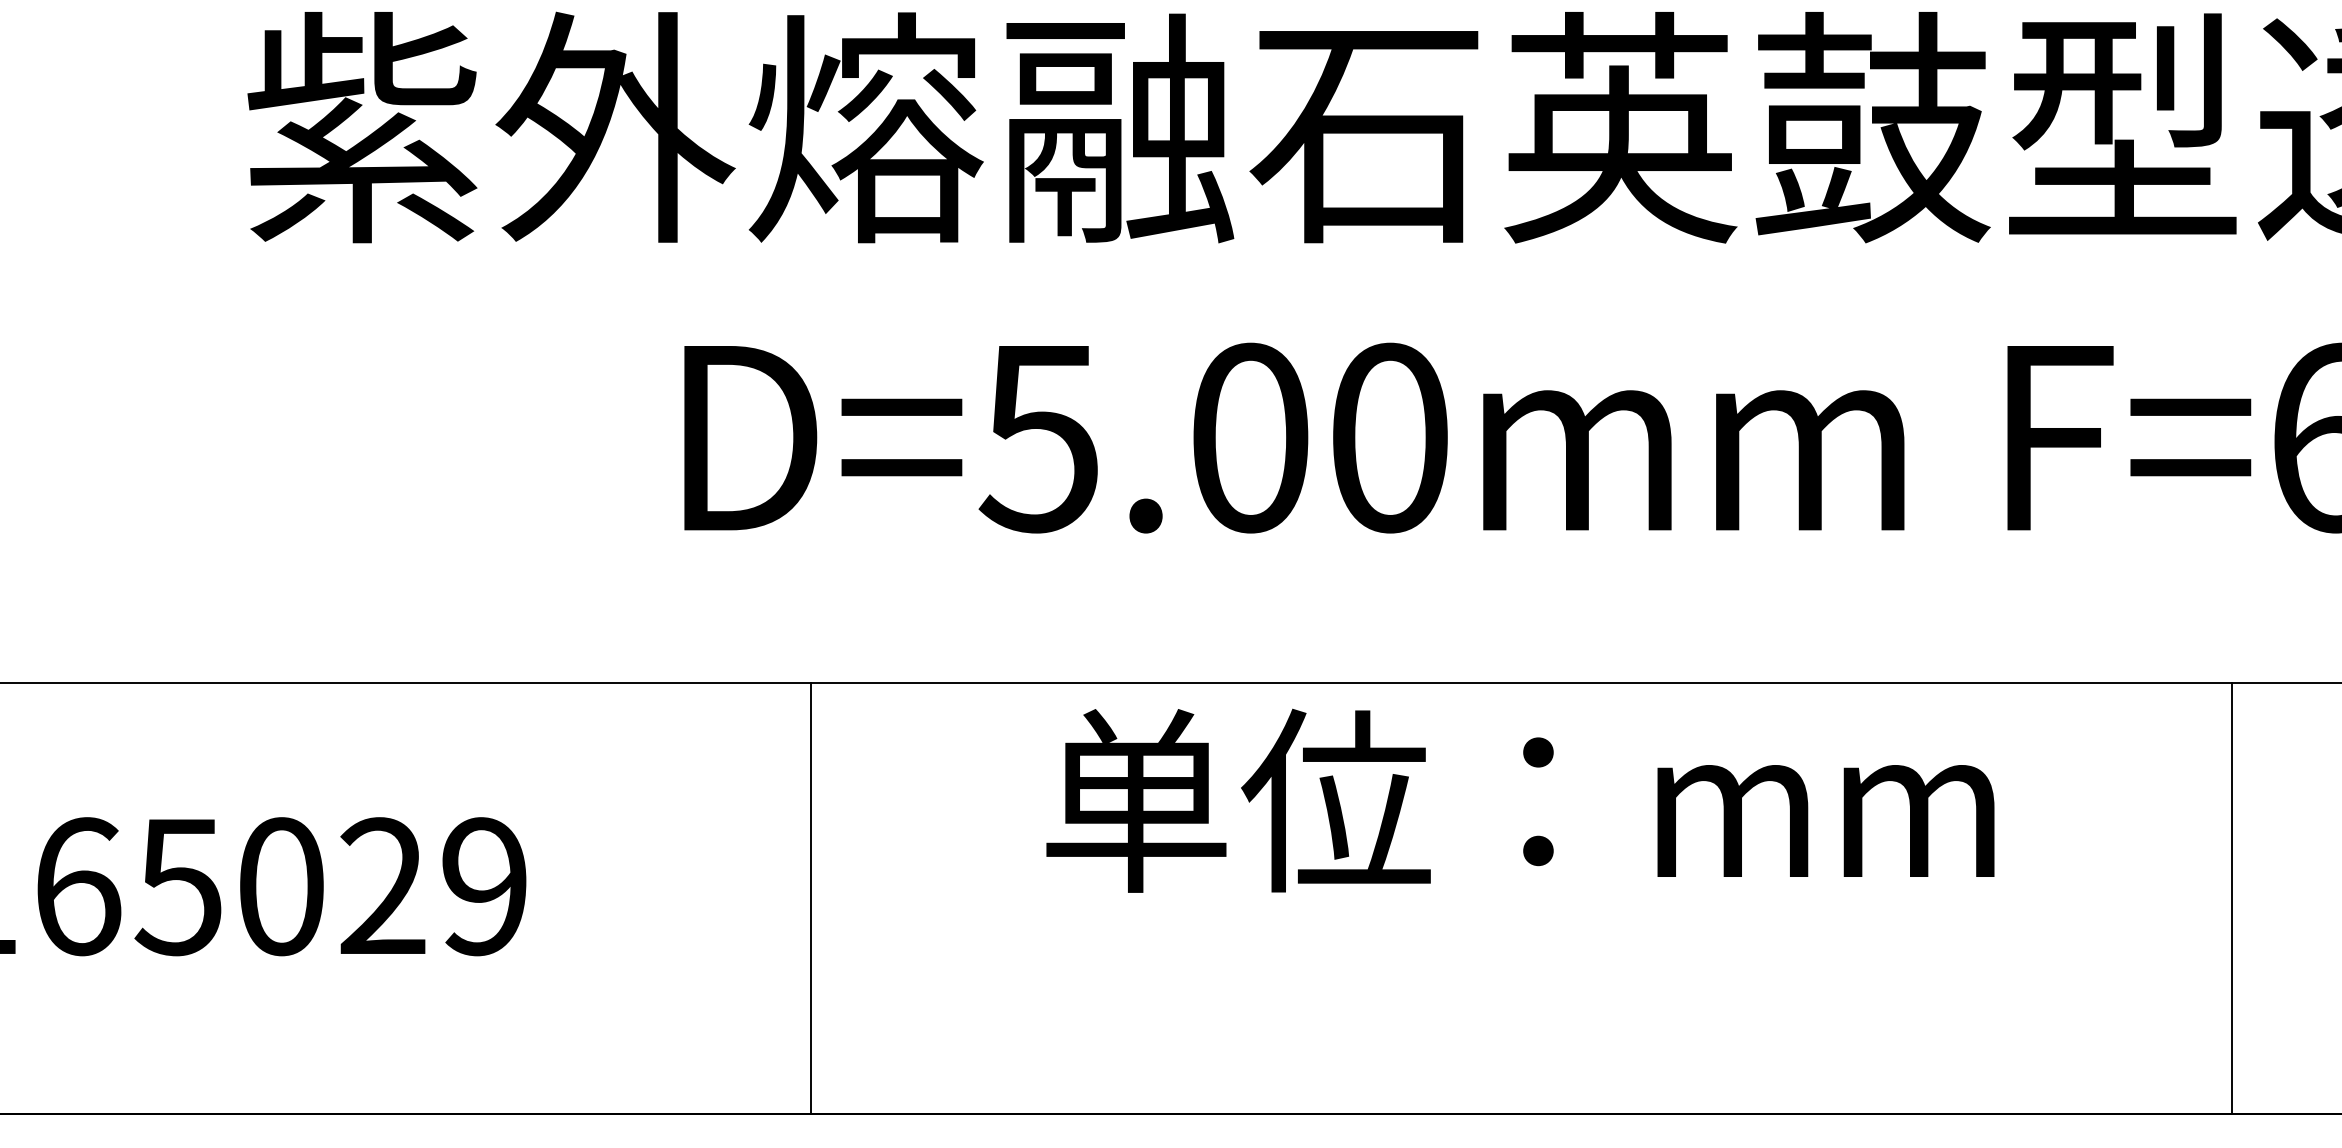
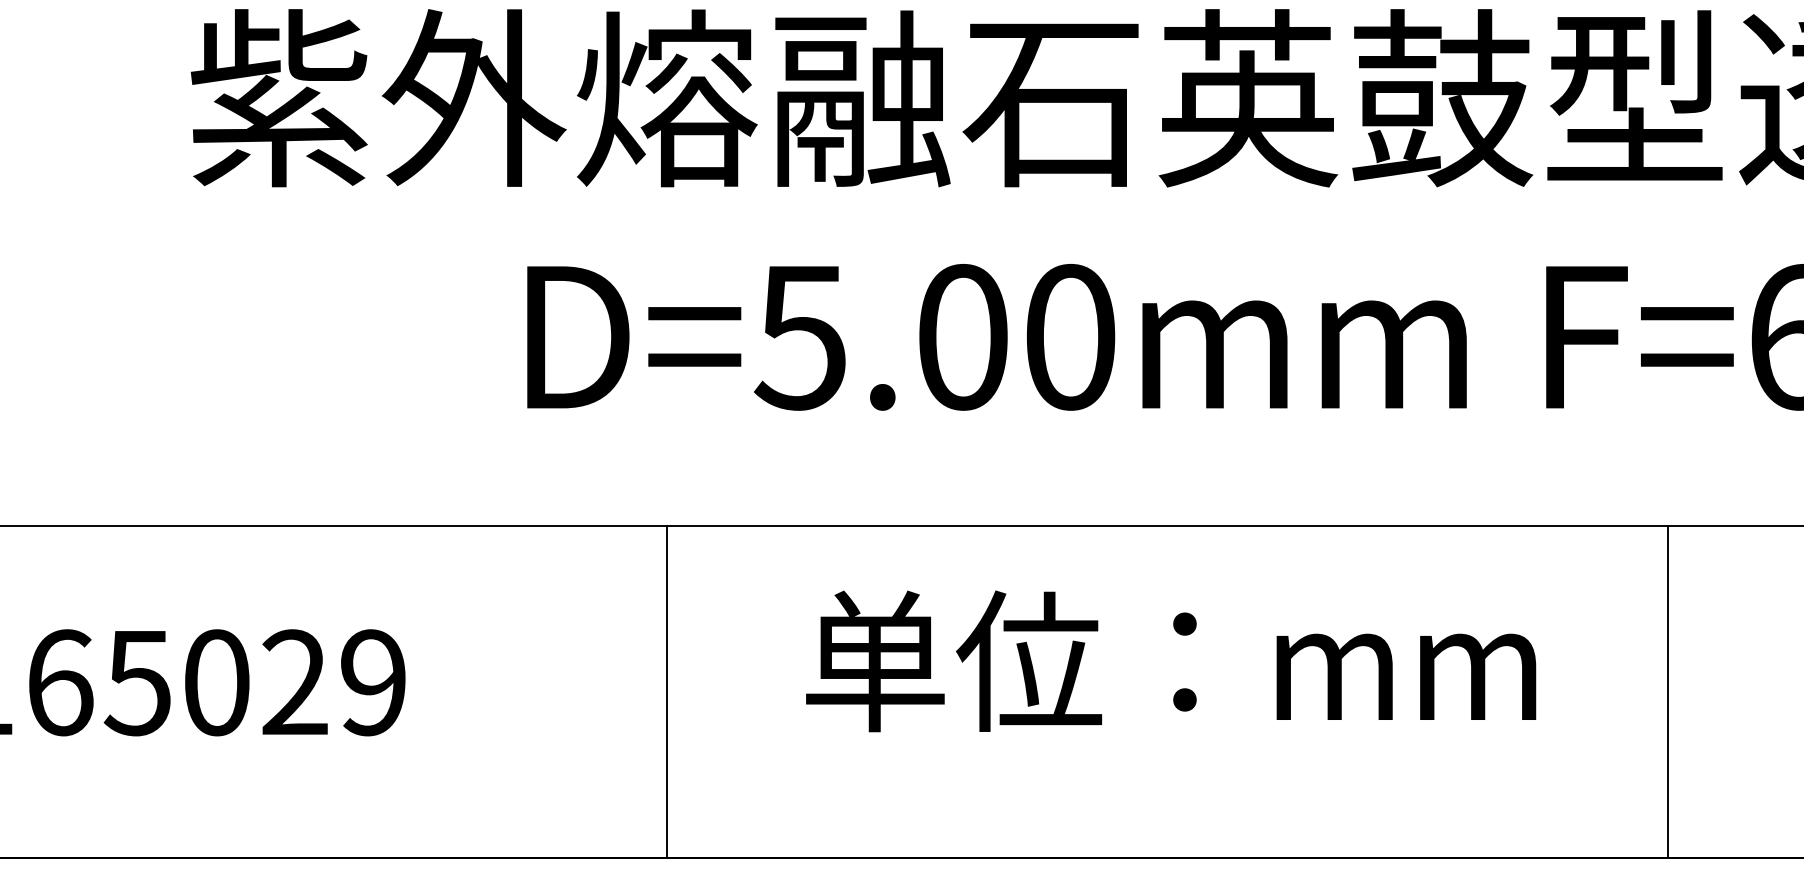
text: (1520, 800) -> (1171, 661), moved
line: (810, 898) -> (666, 691), moved
line: (2231, 898) -> (1667, 691), moved

